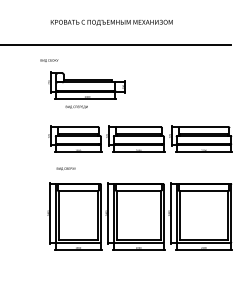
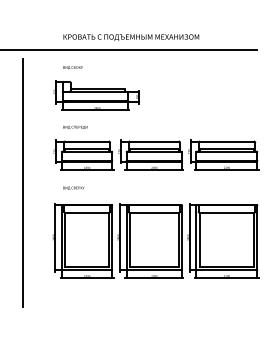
text: (111, 22) -> (131, 37), moved
text: (49, 60) -> (72, 67), moved
text: (76, 107) -> (75, 127), moved
line: (21, 163) -> (23, 182), added

